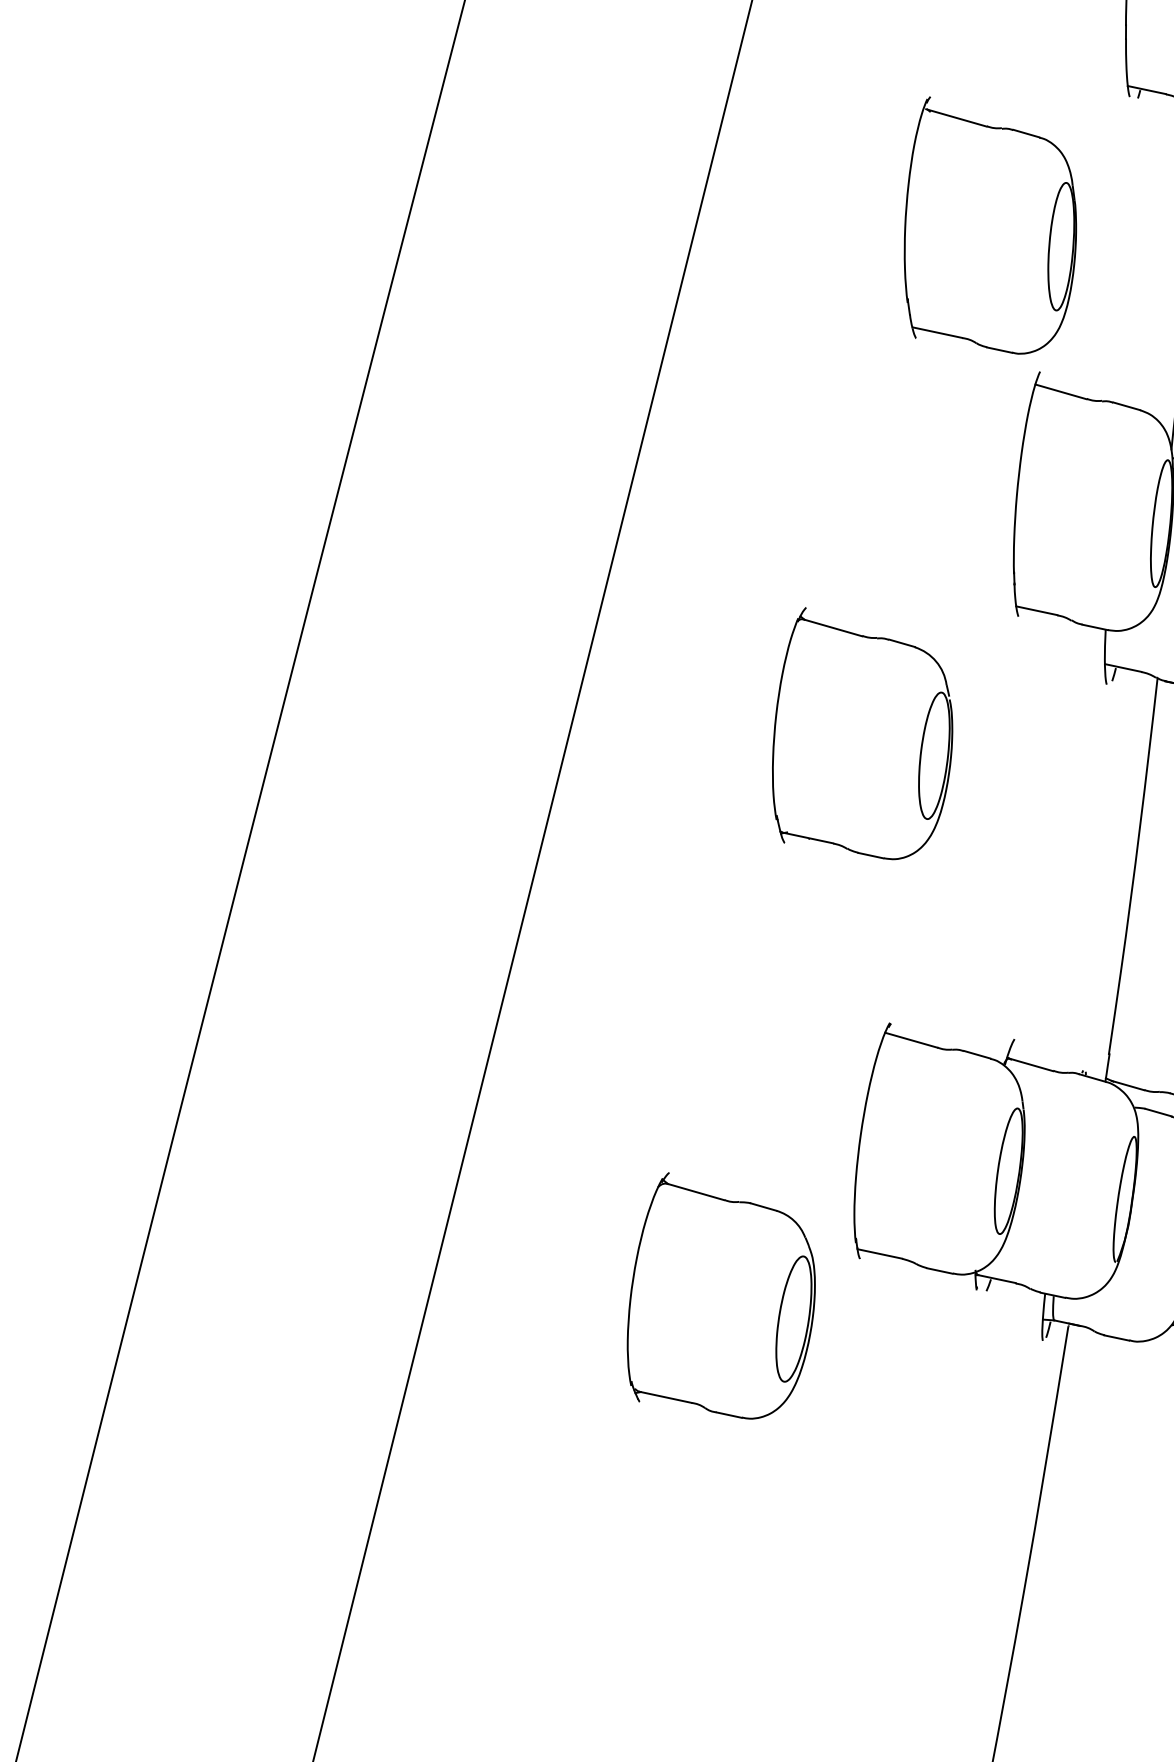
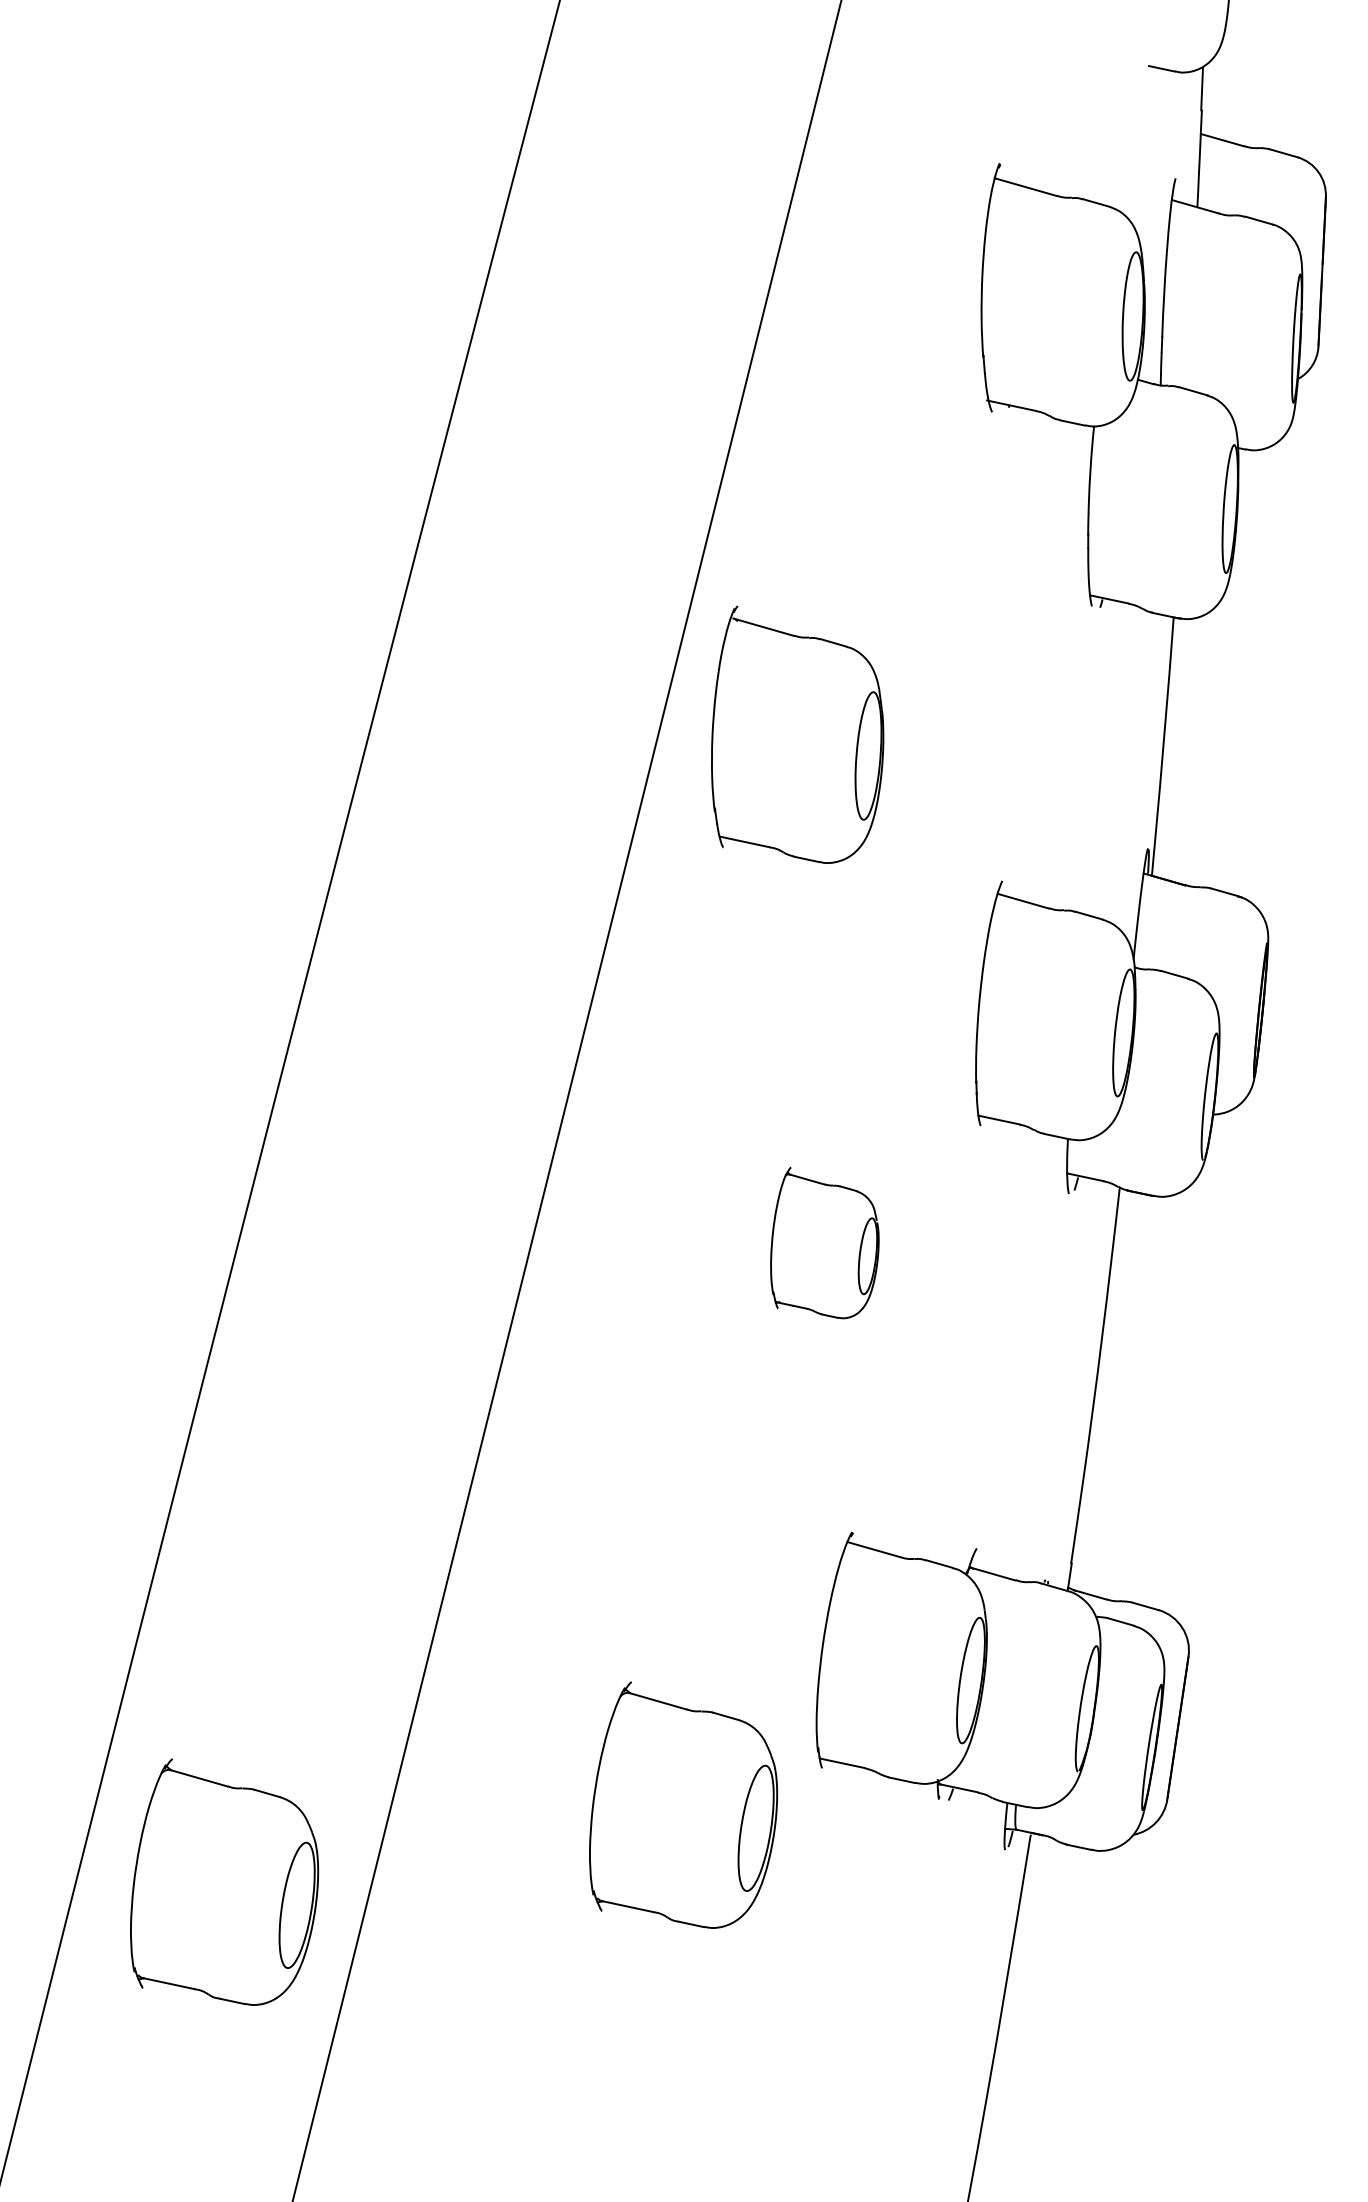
part: (990, 225) -> (797, 734), moved
part: (862, 733) -> (824, 1242), size x0.6
part: (262, 1372) -> (224, 1881), added

